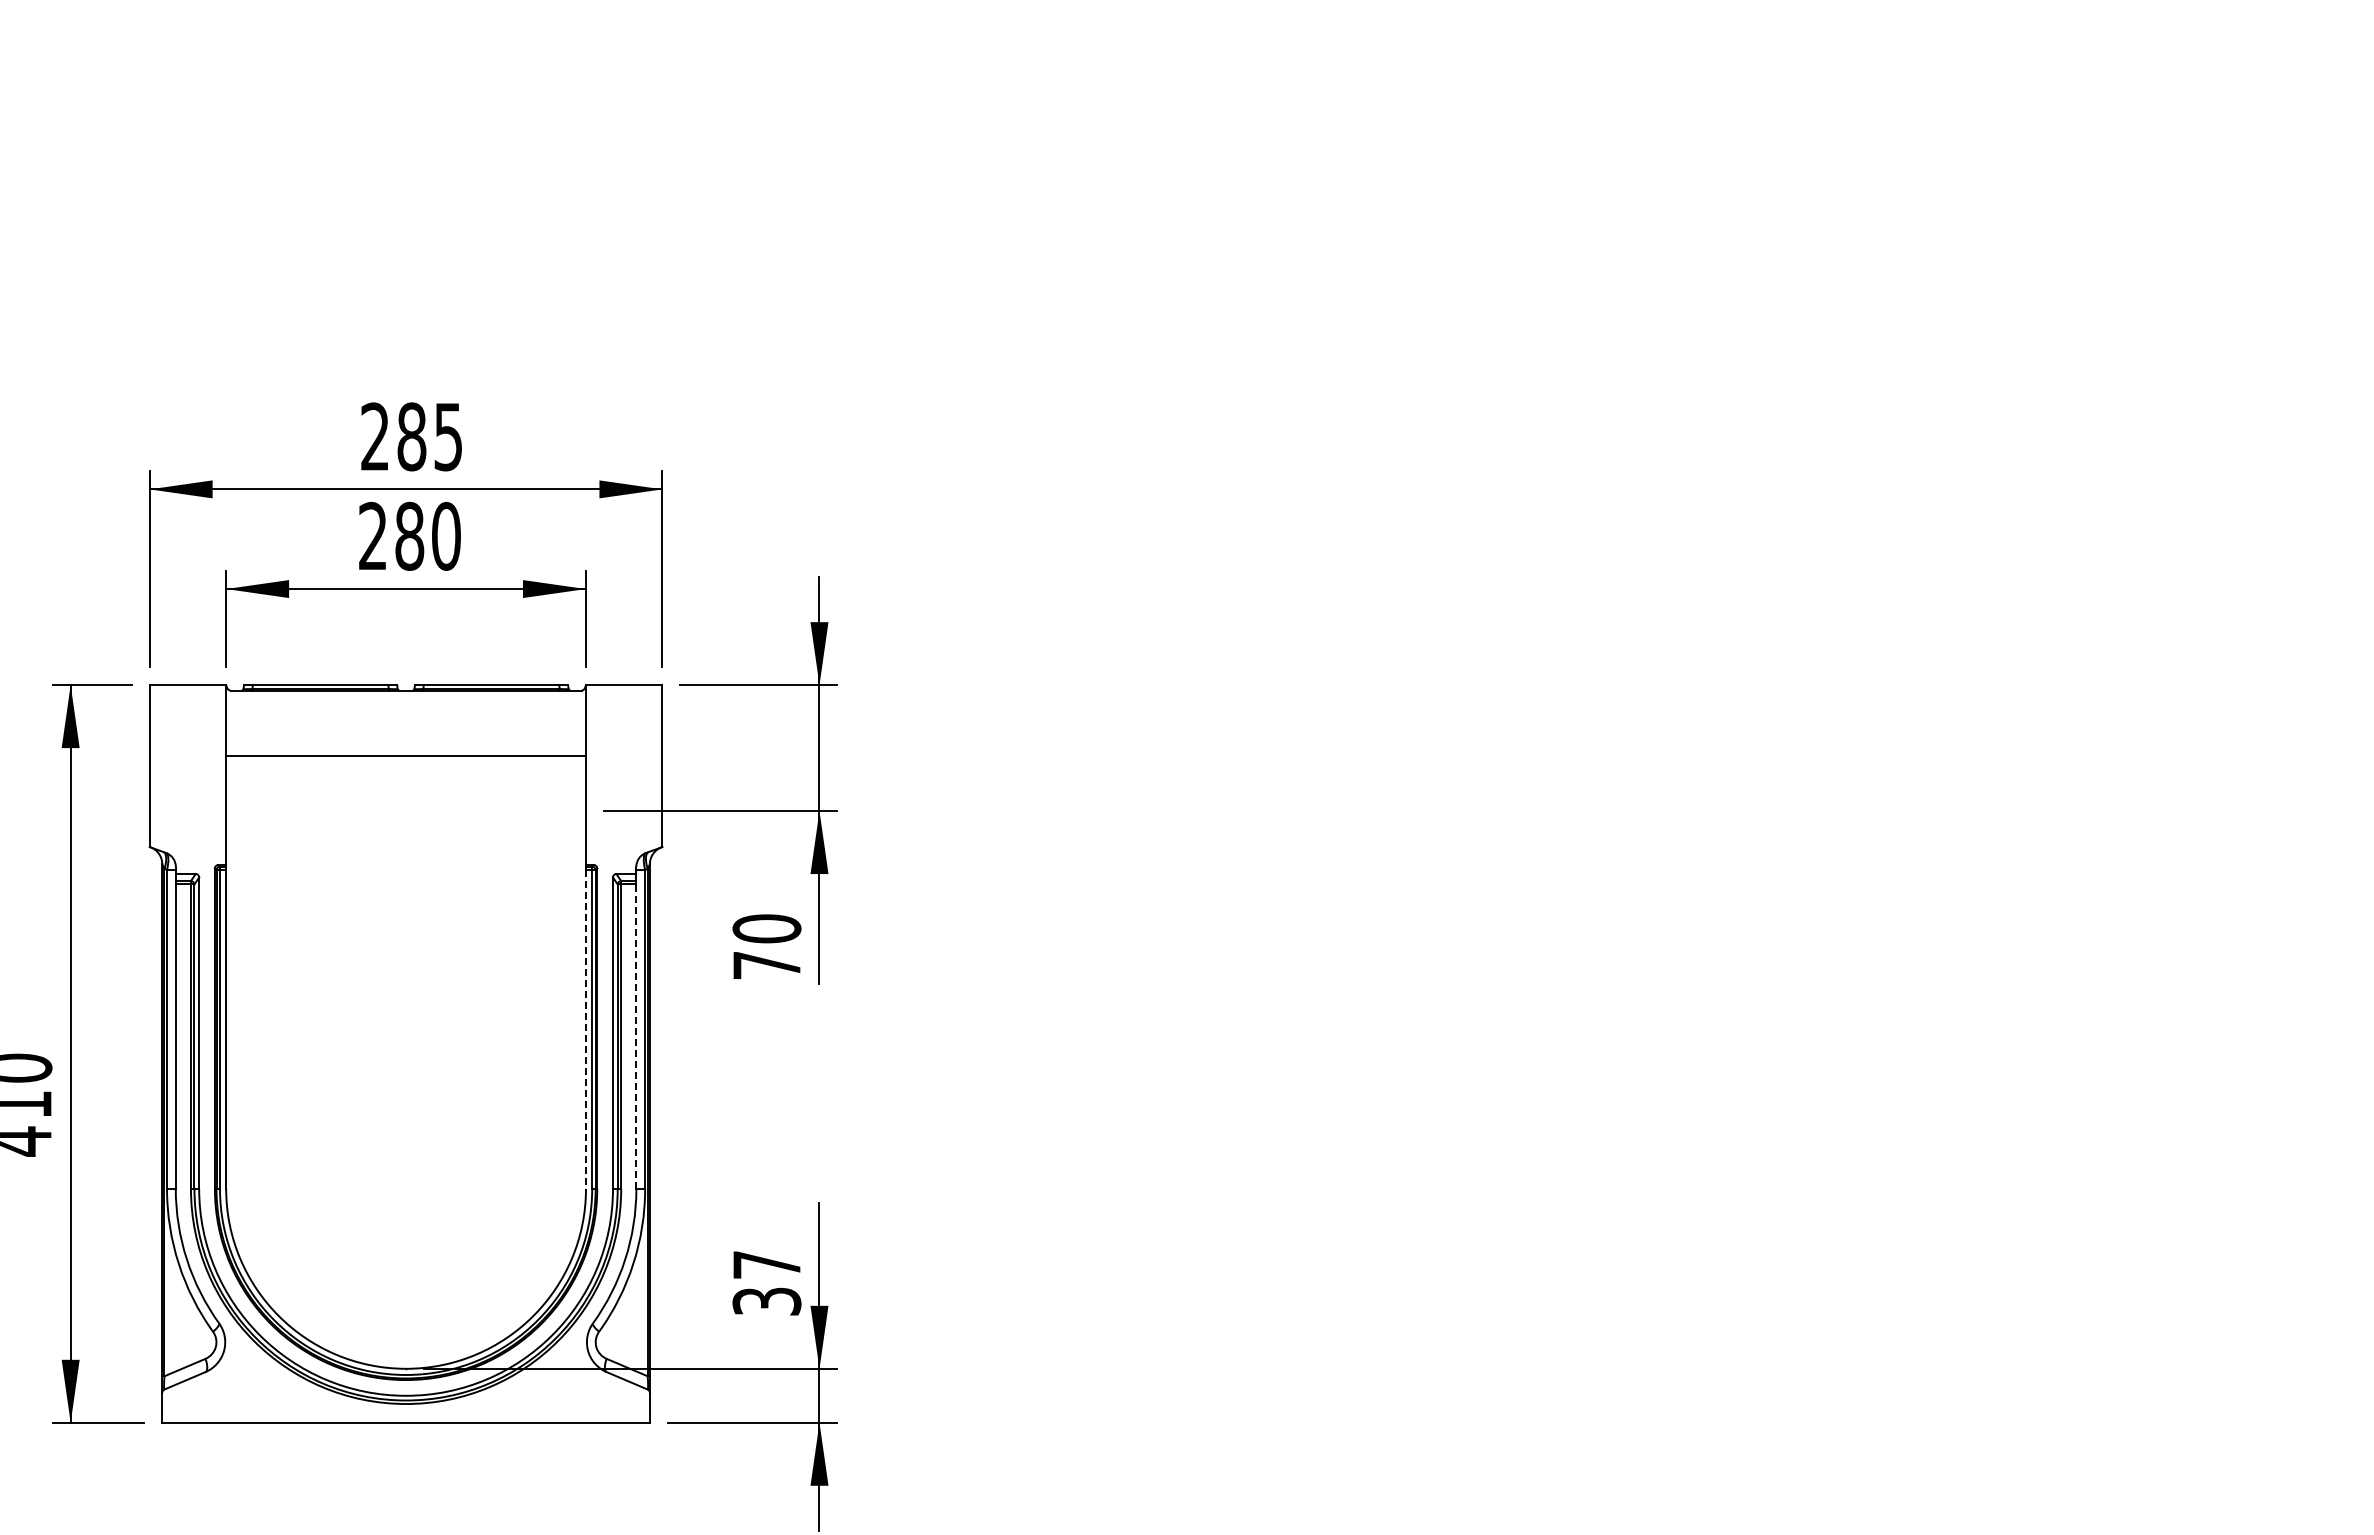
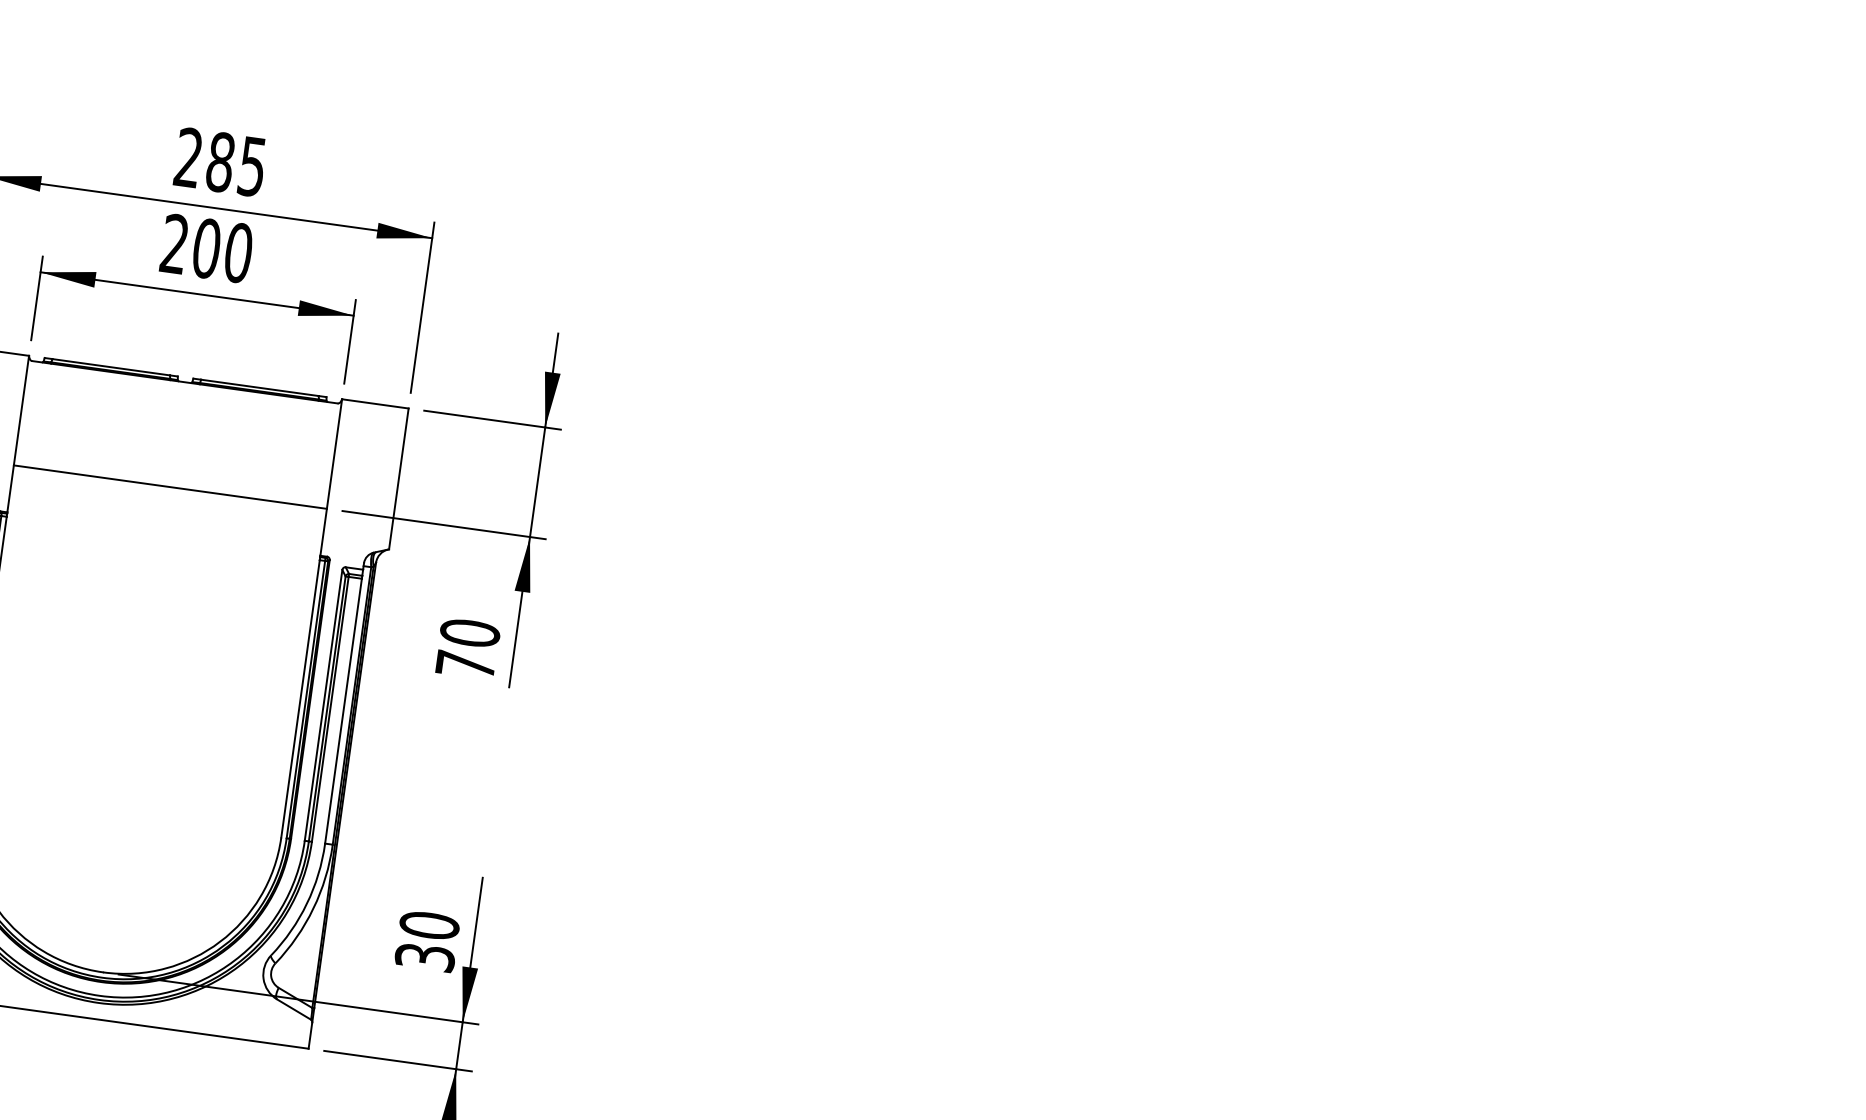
text: (409, 536) -> (206, 248), 280 -> 200
line: (406, 756) -> (170, 487), moved
line: (586, 1029) -> (300, 698), dashed -> solid
line: (636, 1036) -> (343, 711), dashed -> solid
text: (766, 1264) -> (429, 925), 37 -> 30

